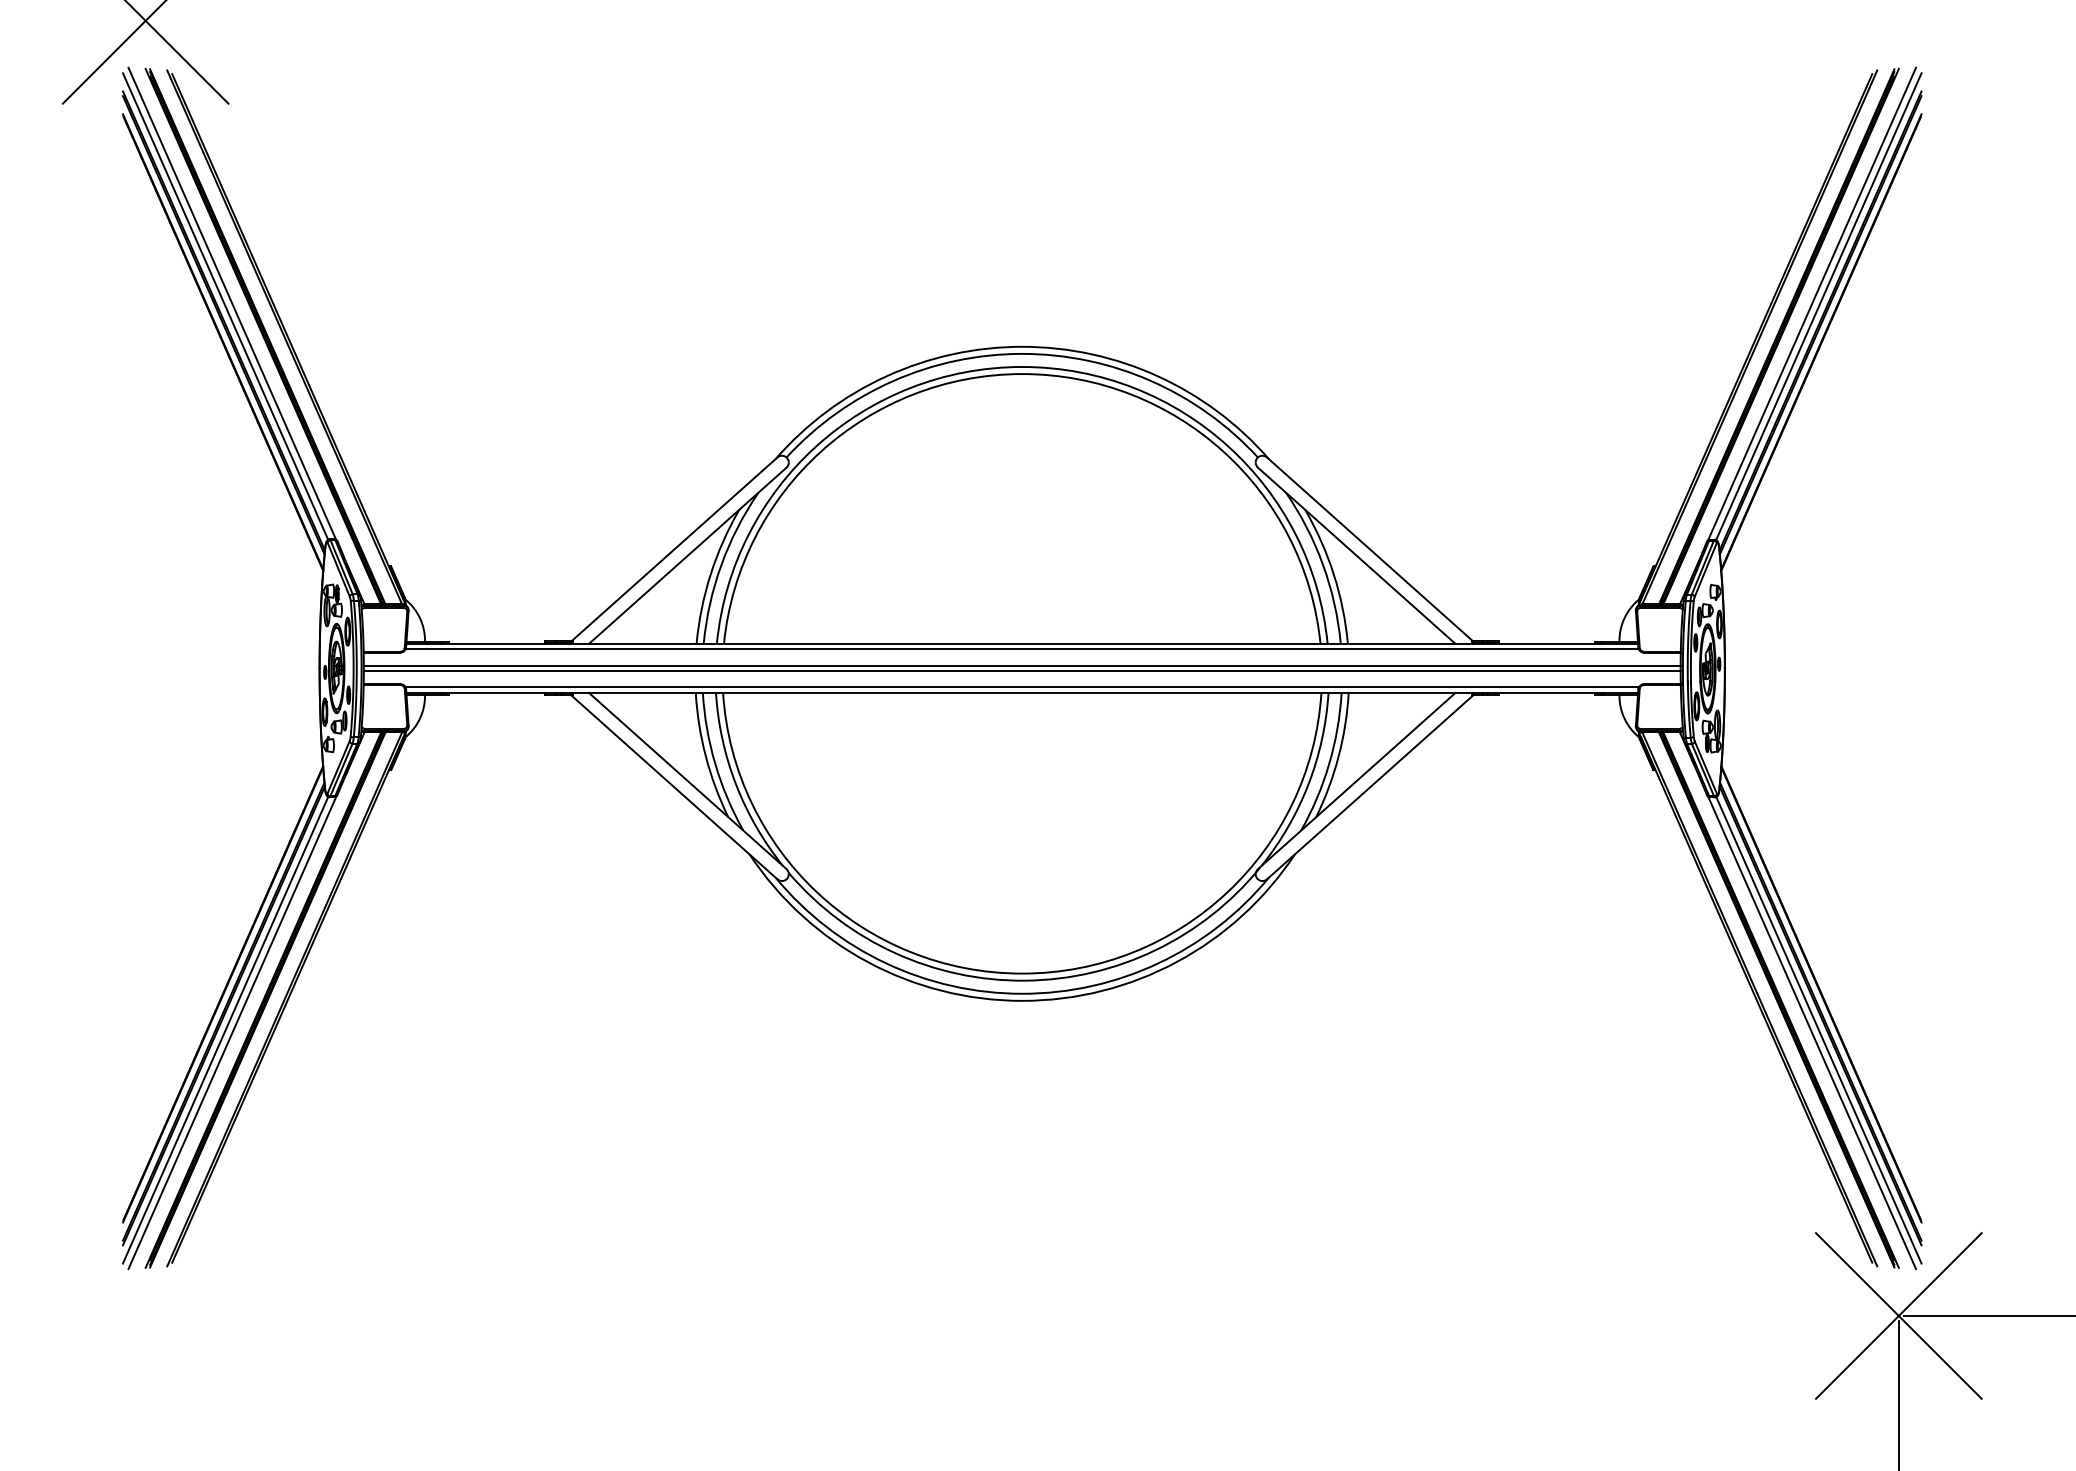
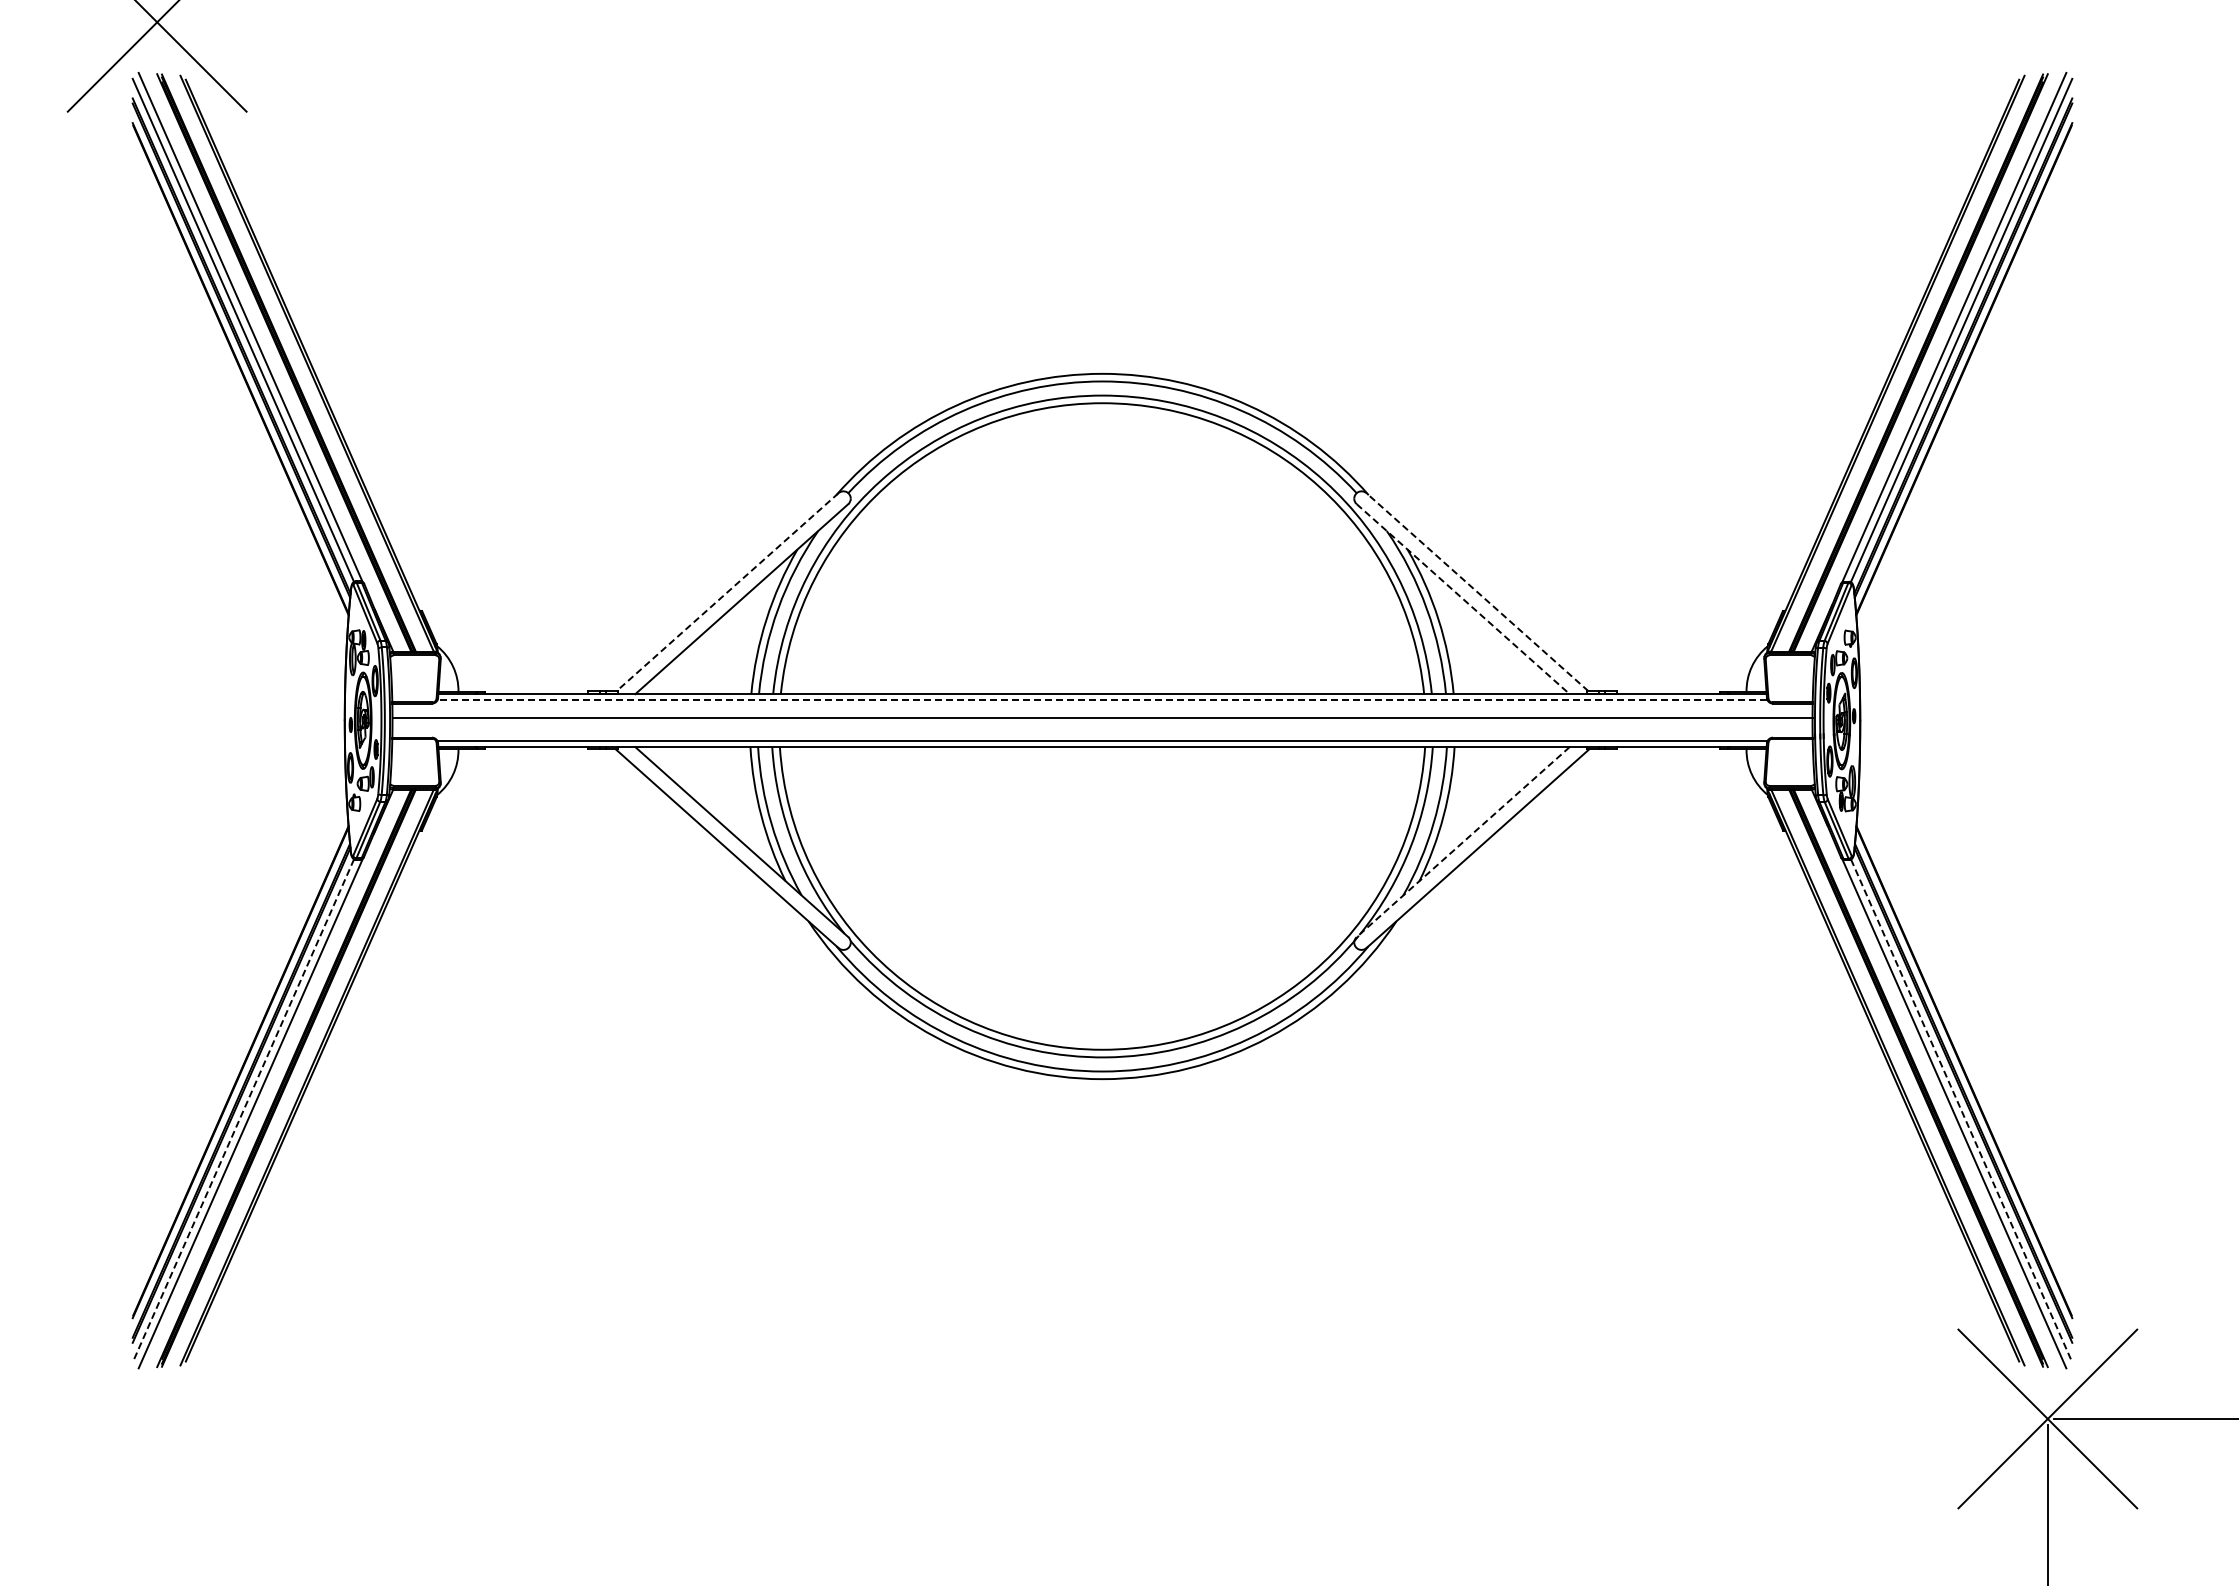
line: (674, 549) -> (727, 592), solid -> dashed
line: (1369, 549) -> (1477, 592), solid -> dashed
line: (1356, 556) -> (1463, 599), solid -> dashed
line: (1022, 649) -> (1102, 700), solid -> dashed
line: (1022, 670) -> (1102, 722), removed
line: (1356, 781) -> (1463, 842), solid -> dashed
line: (225, 1029) -> (243, 1110), solid -> dashed
line: (1818, 1029) -> (1961, 1110), solid -> dashed

